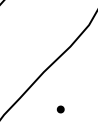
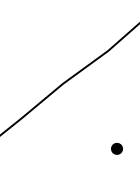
part: (60, 109) -> (116, 148), moved

